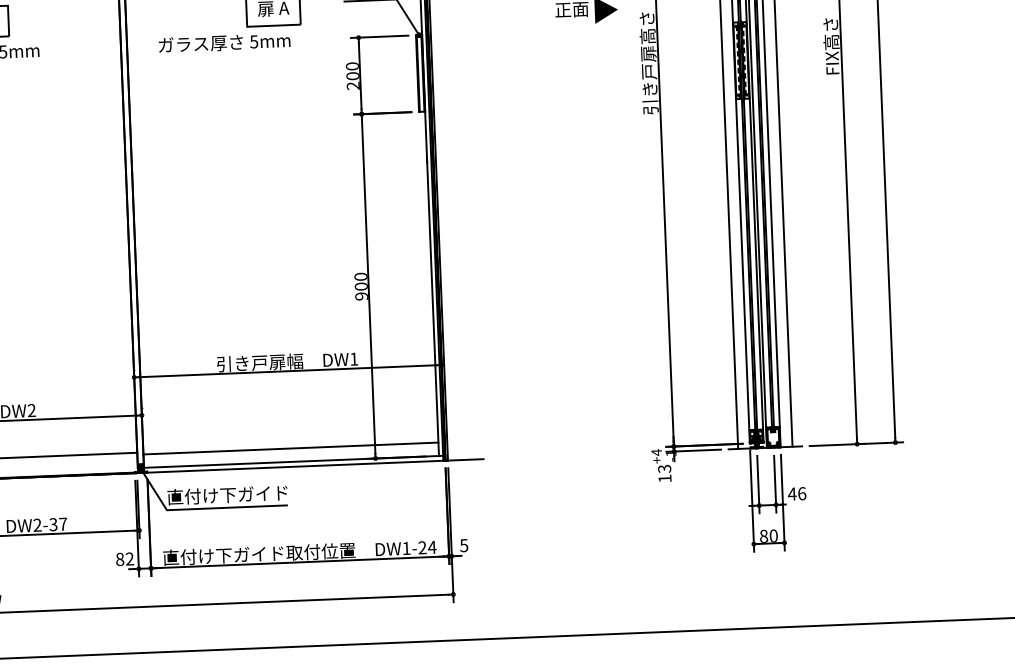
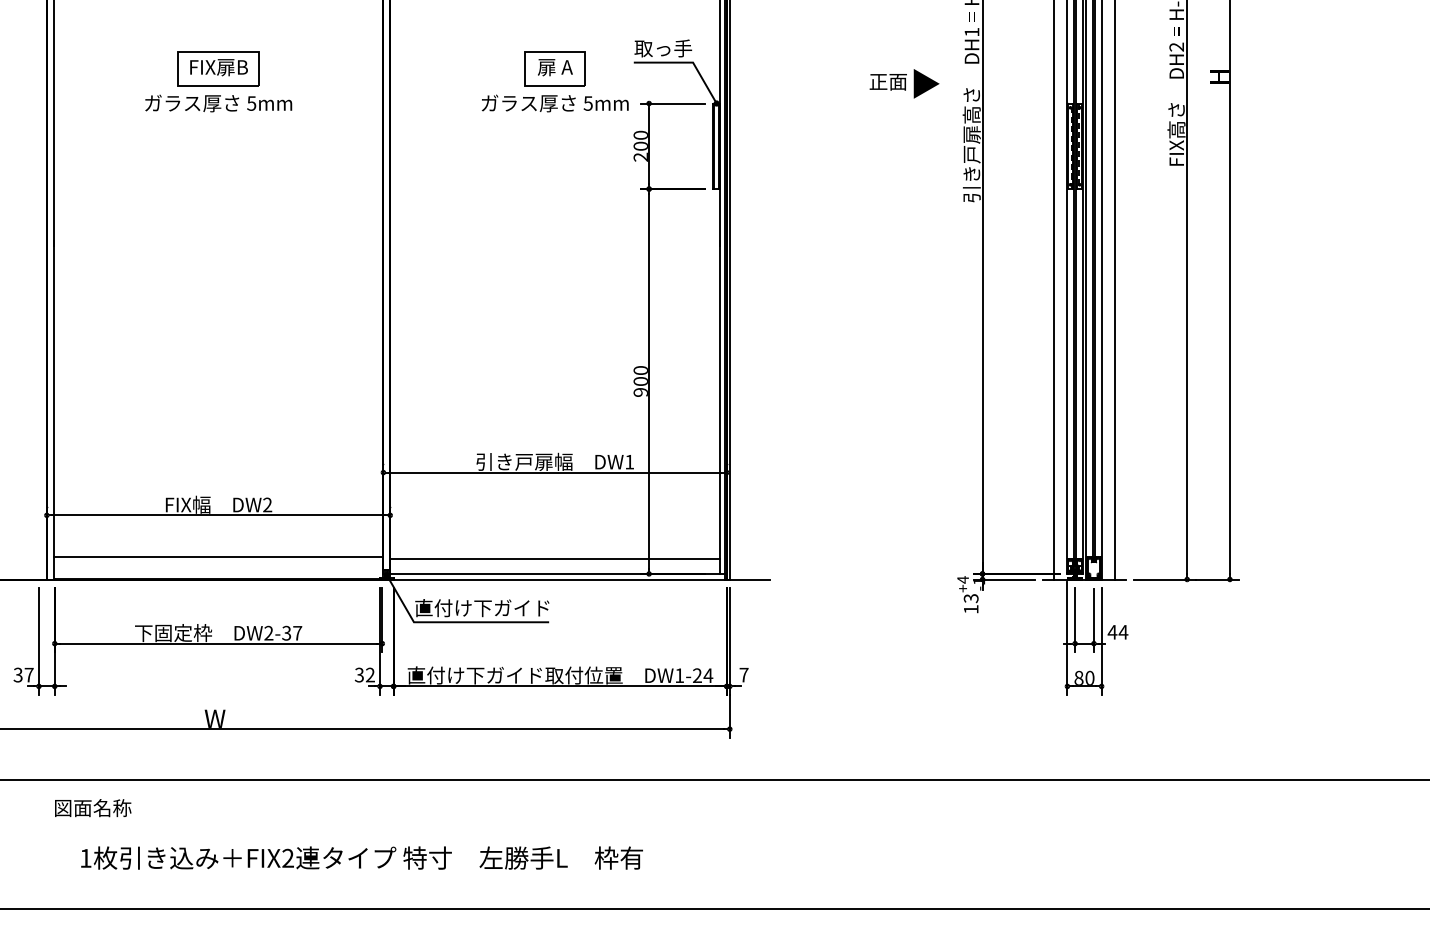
text: (223, 43) -> (554, 103), moved
text: (802, 492) -> (1123, 631), 46 -> 44
text: (463, 546) -> (743, 675), 5 -> 7
text: (119, 558) -> (358, 674), 82 -> 32

